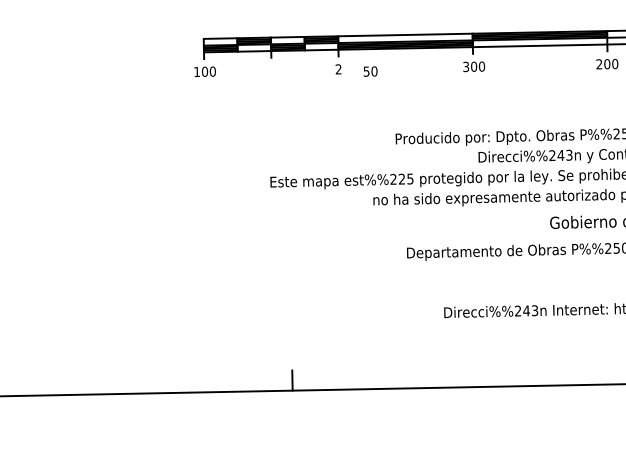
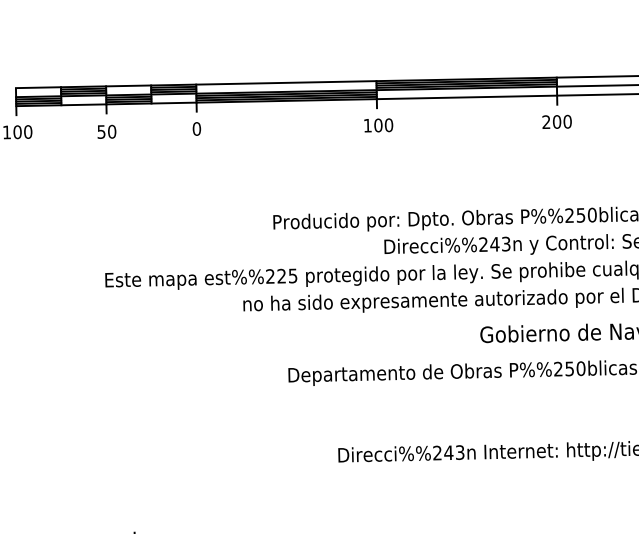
text: (466, 66) -> (368, 125), 300 -> 100
text: (338, 69) -> (196, 129), 2 -> 0
text: (370, 71) -> (106, 131), moved

